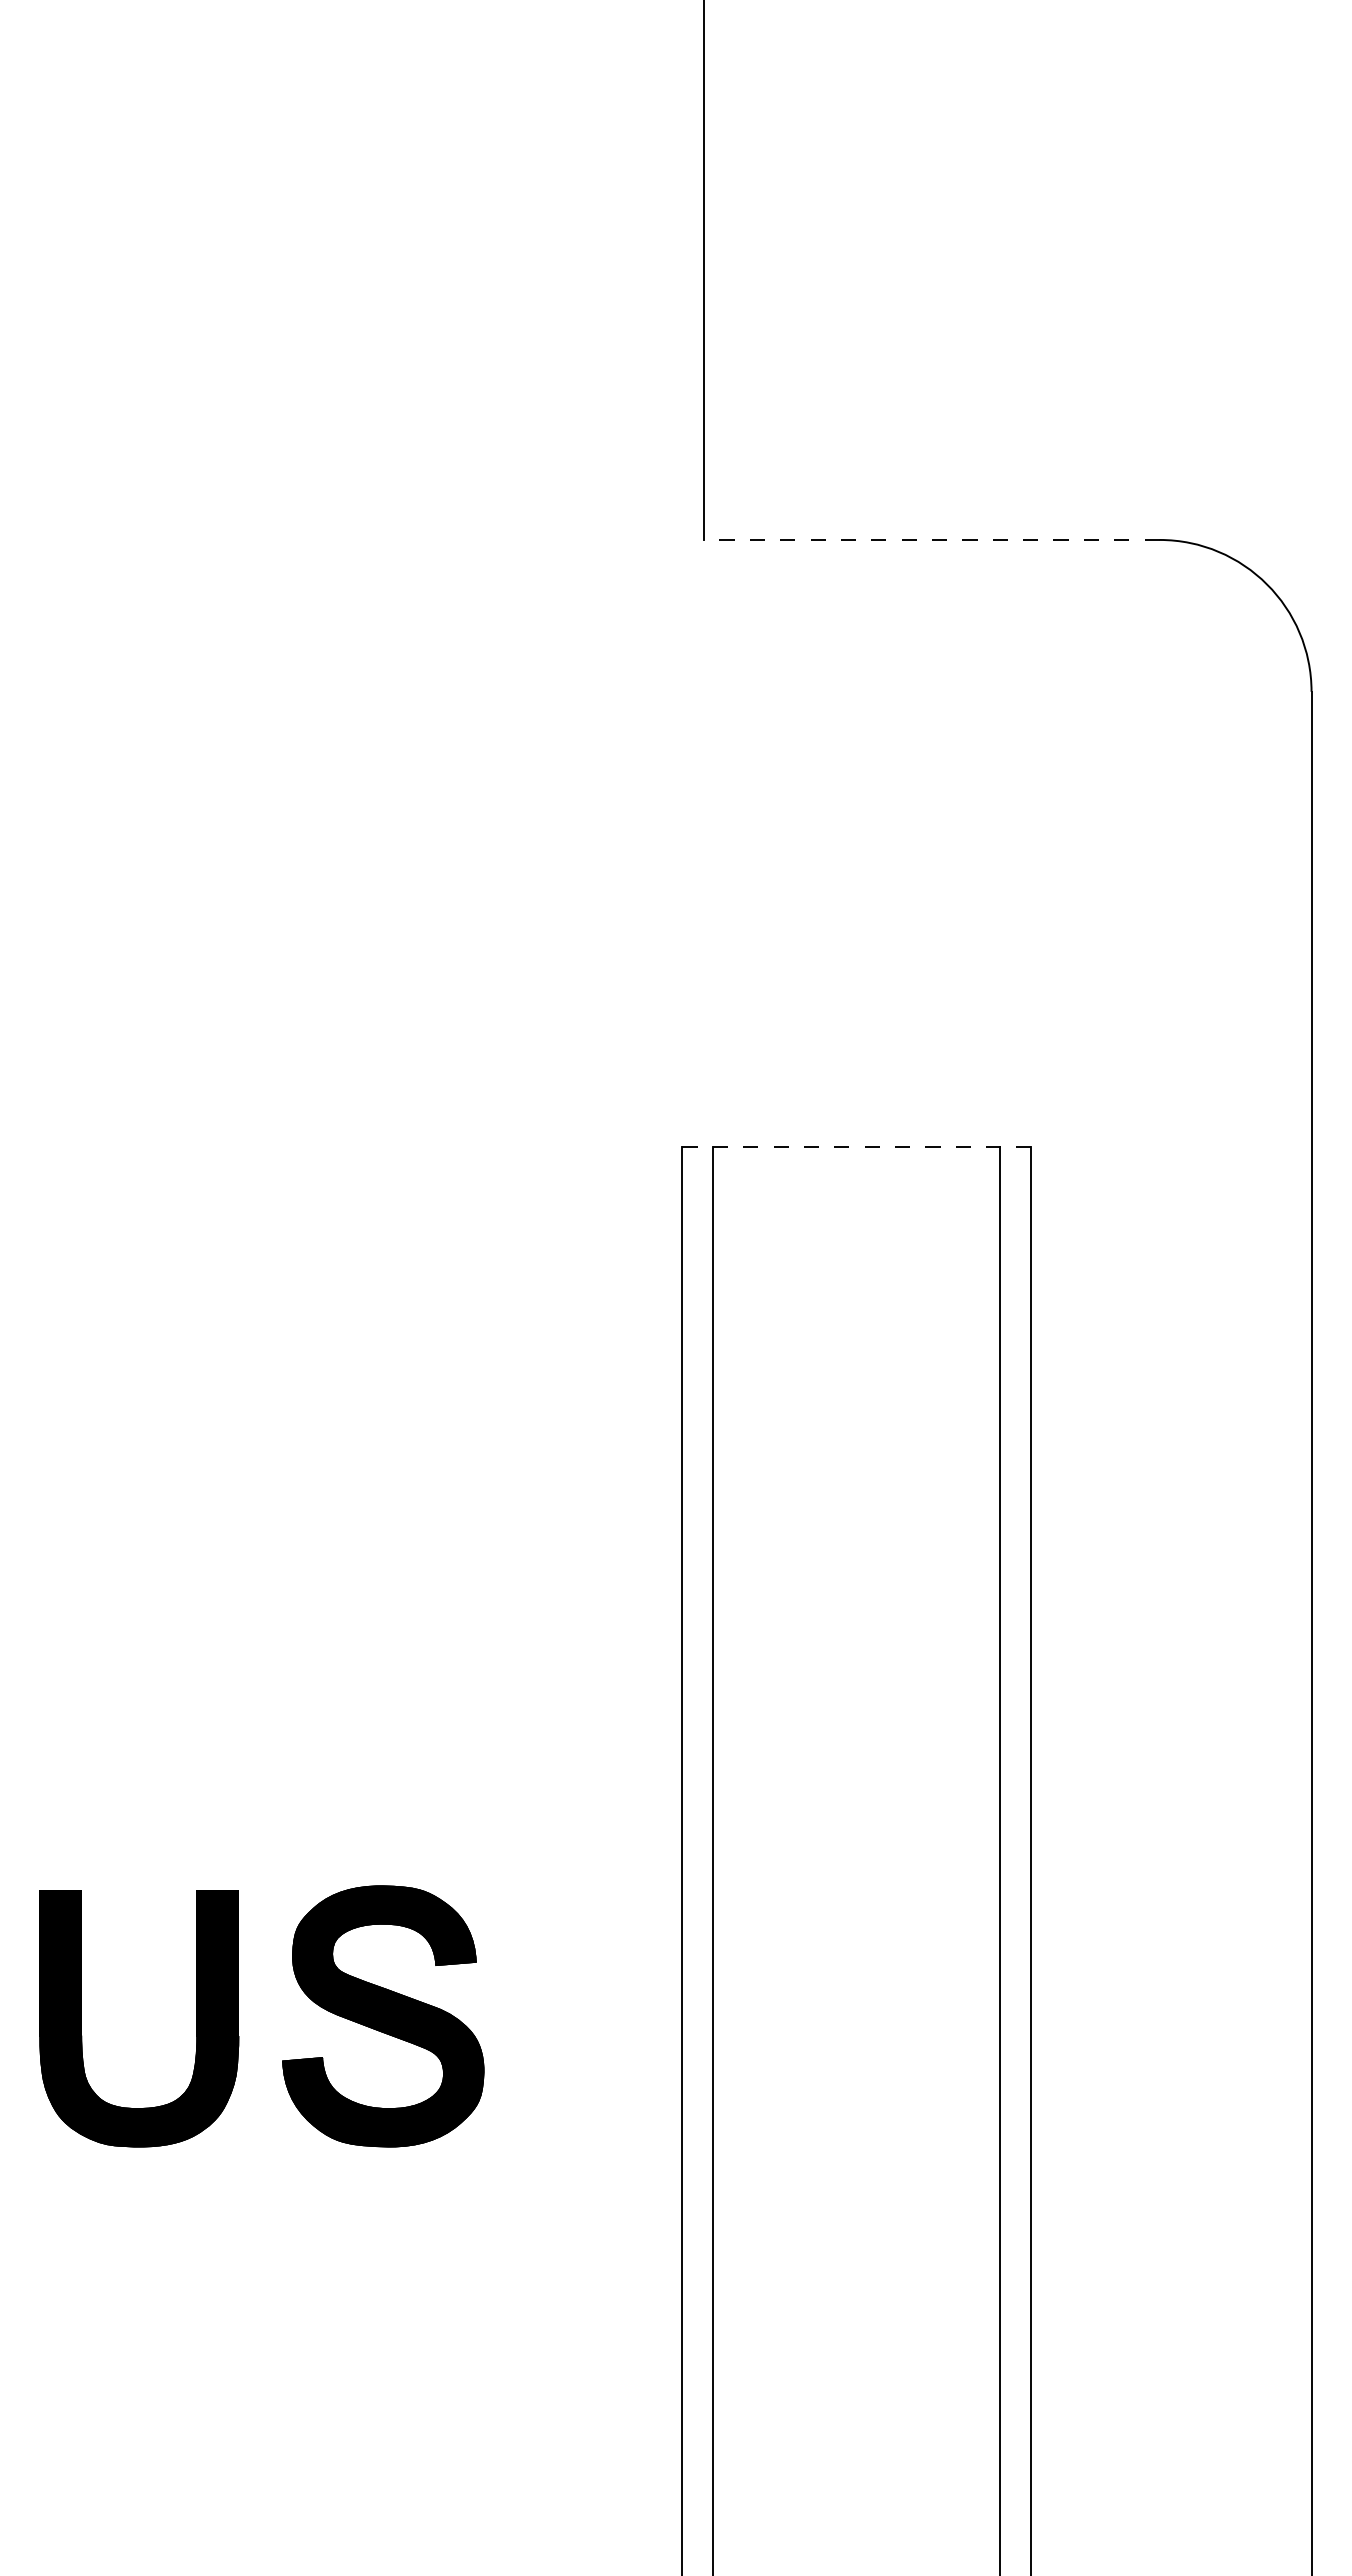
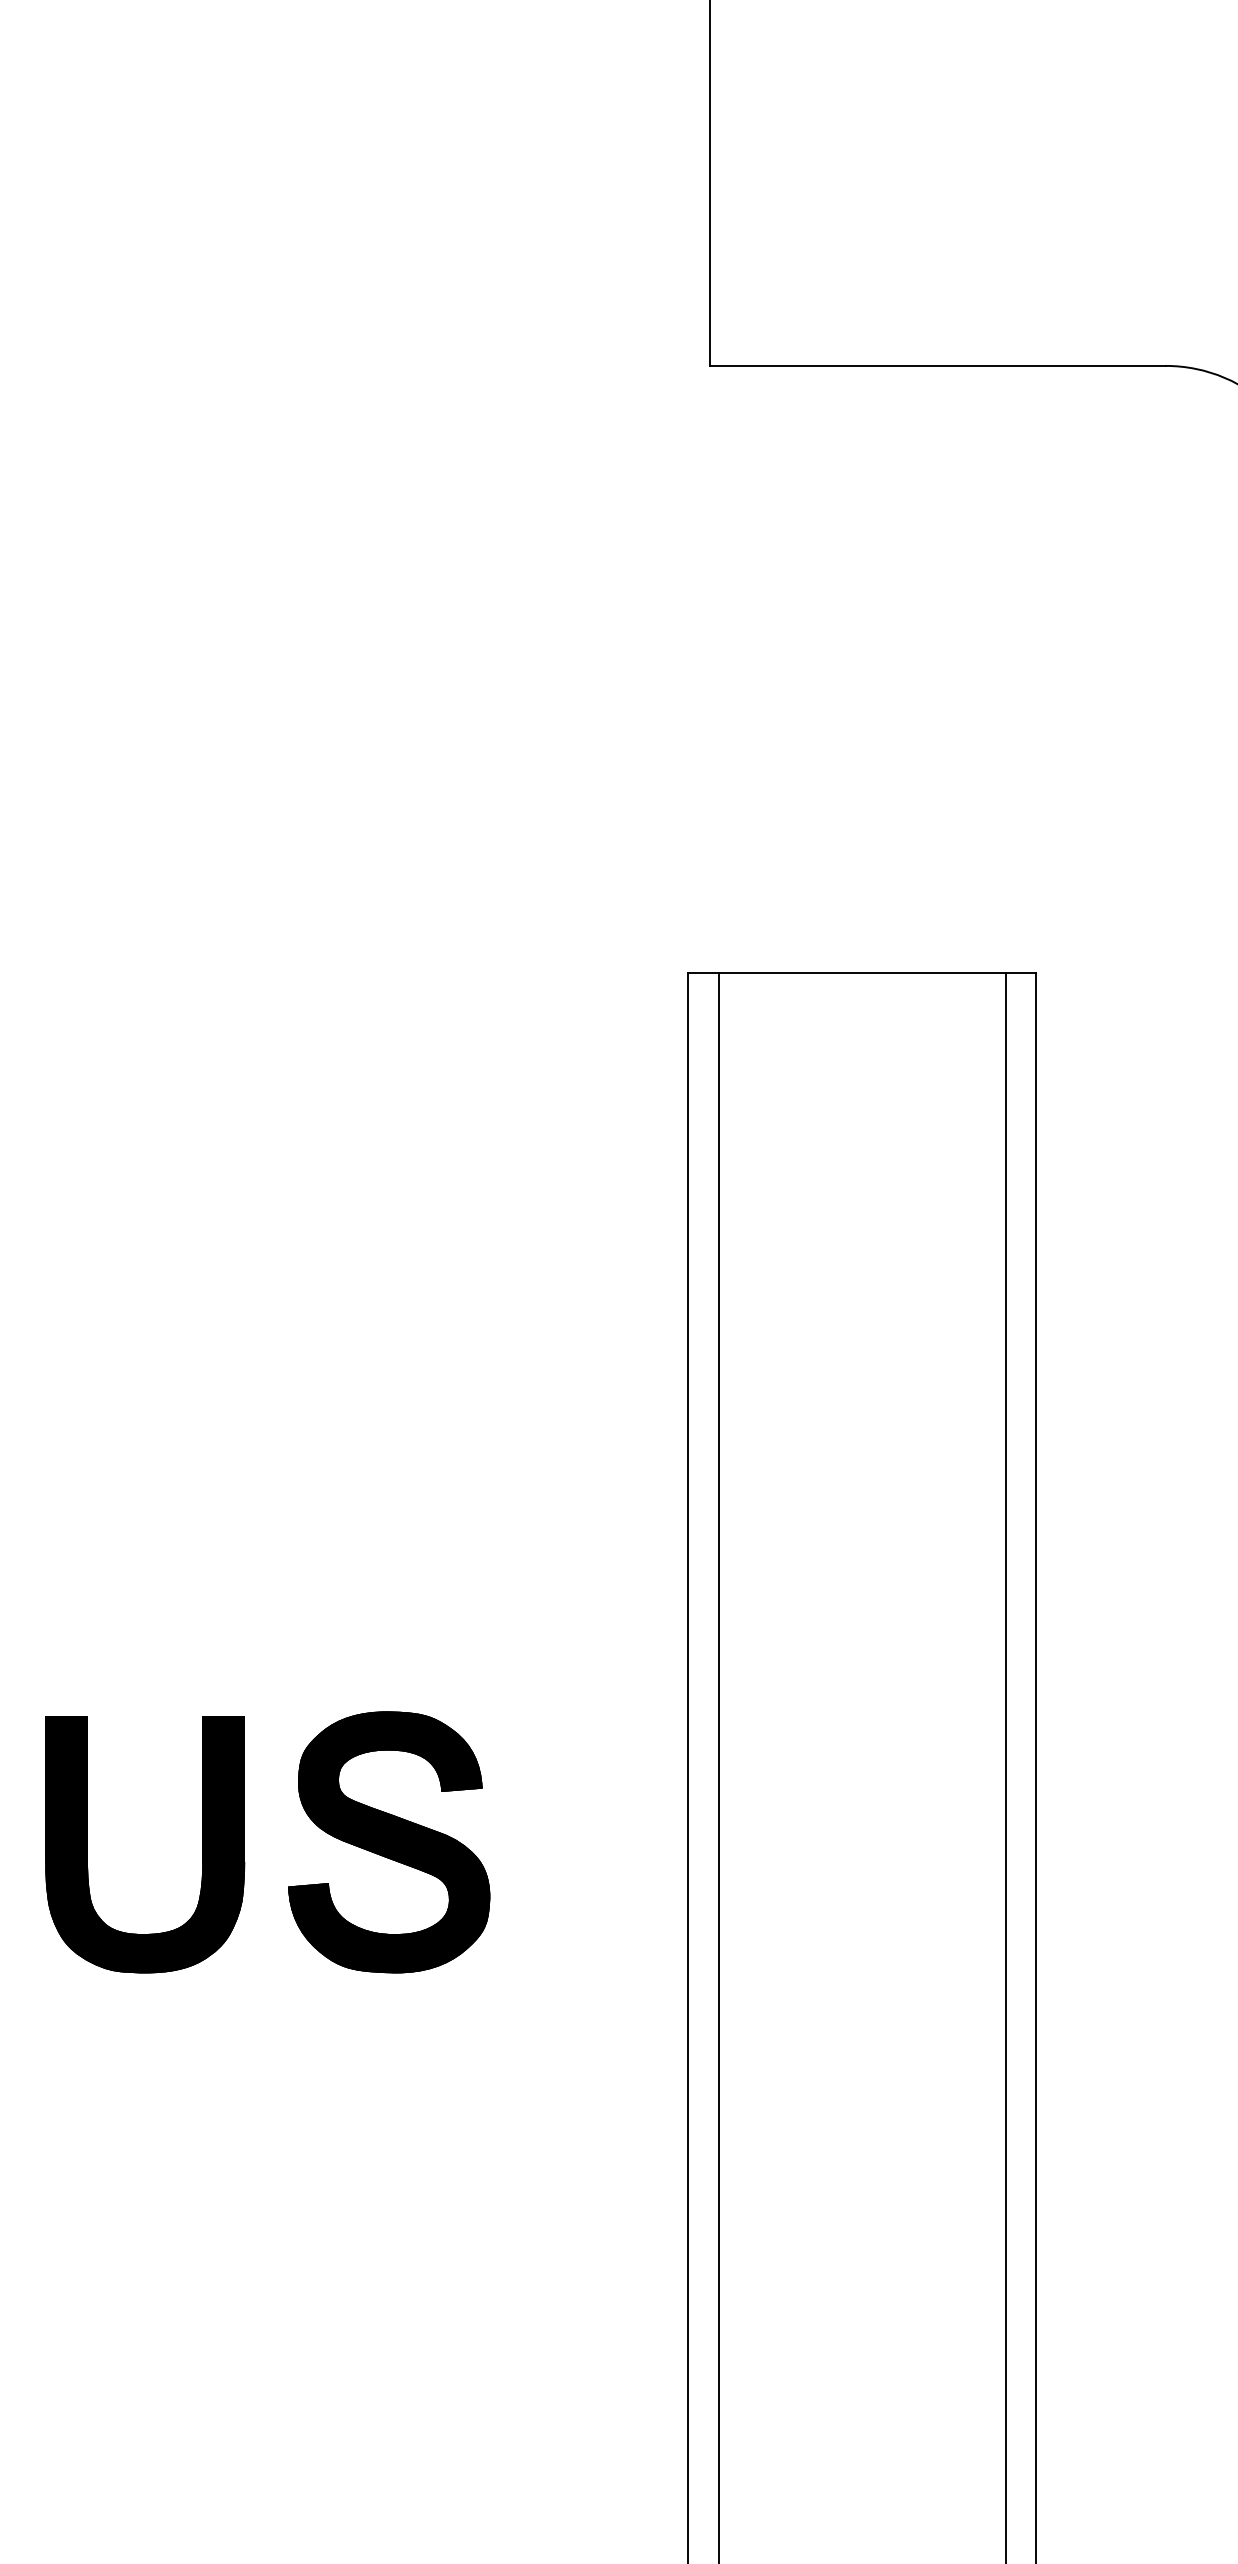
line: (931, 539) -> (937, 365), dashed -> solid
line: (856, 1147) -> (862, 973), dashed -> solid

